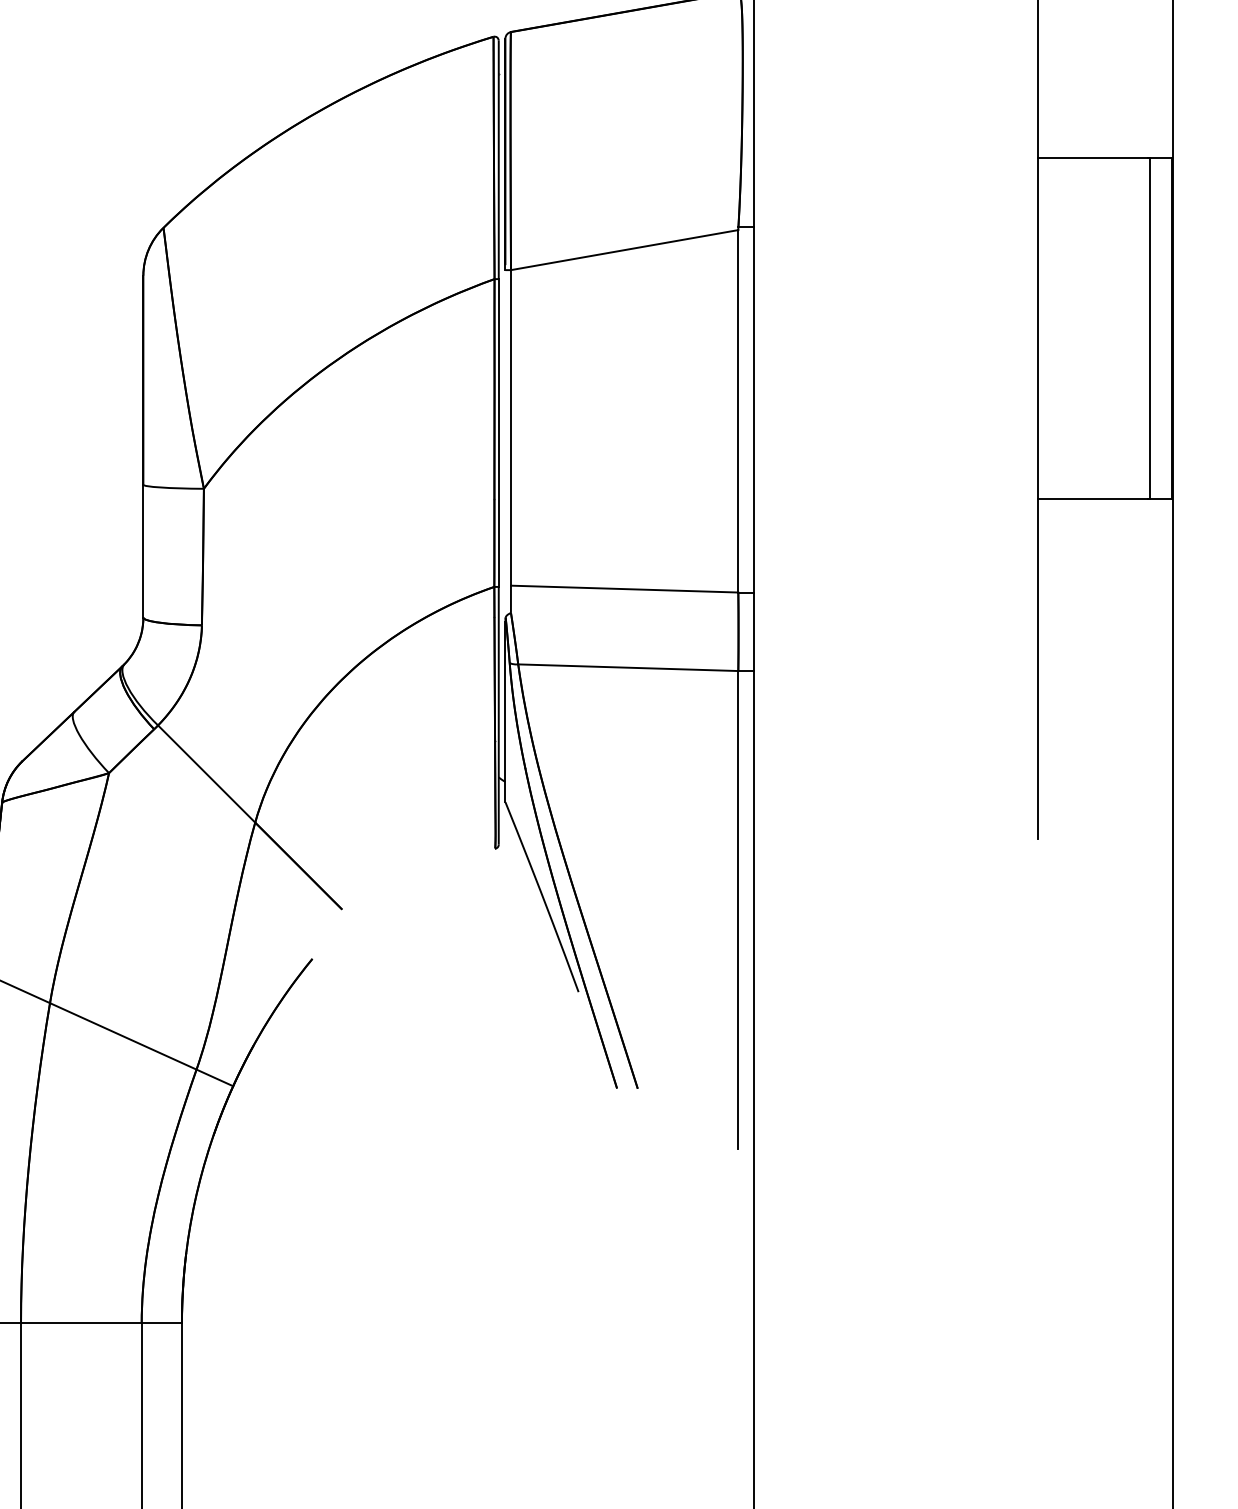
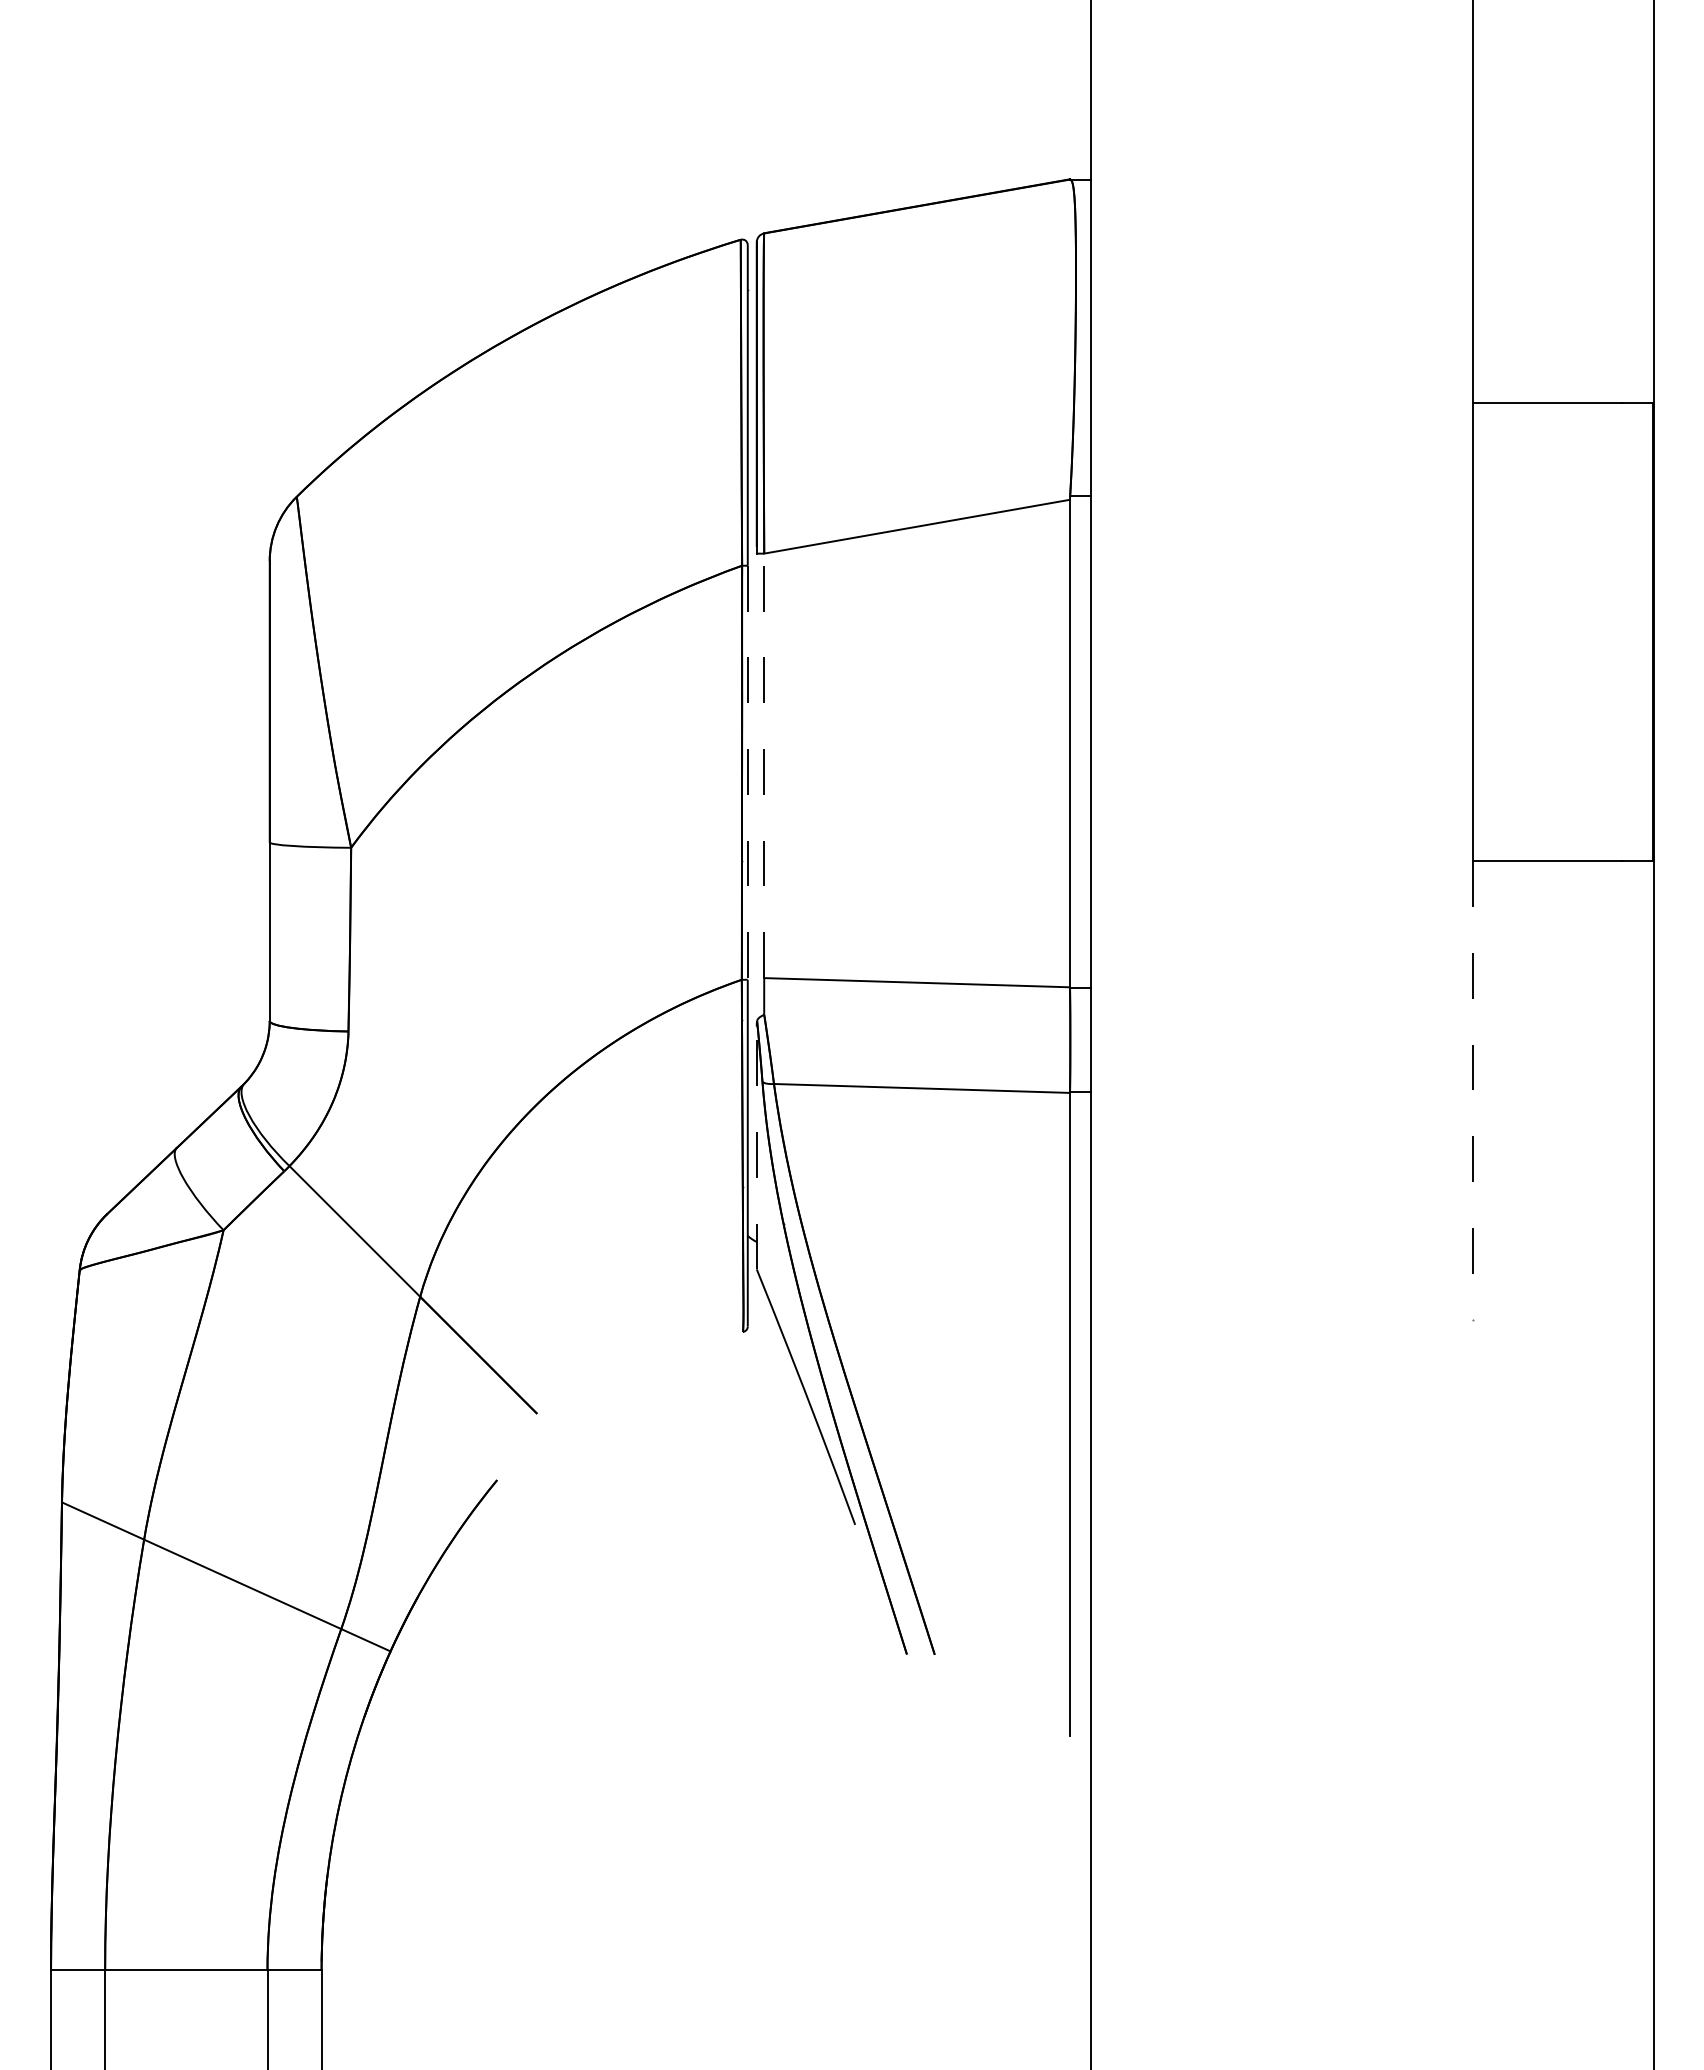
line: (1150, 328) -> (1624, 632), removed
line: (511, 427) -> (764, 765), solid -> dashed
line: (498, 433) -> (747, 773), solid -> dashed
line: (1038, 669) -> (1473, 1090), solid -> dashed
line: (505, 711) -> (756, 1147), solid -> dashed

